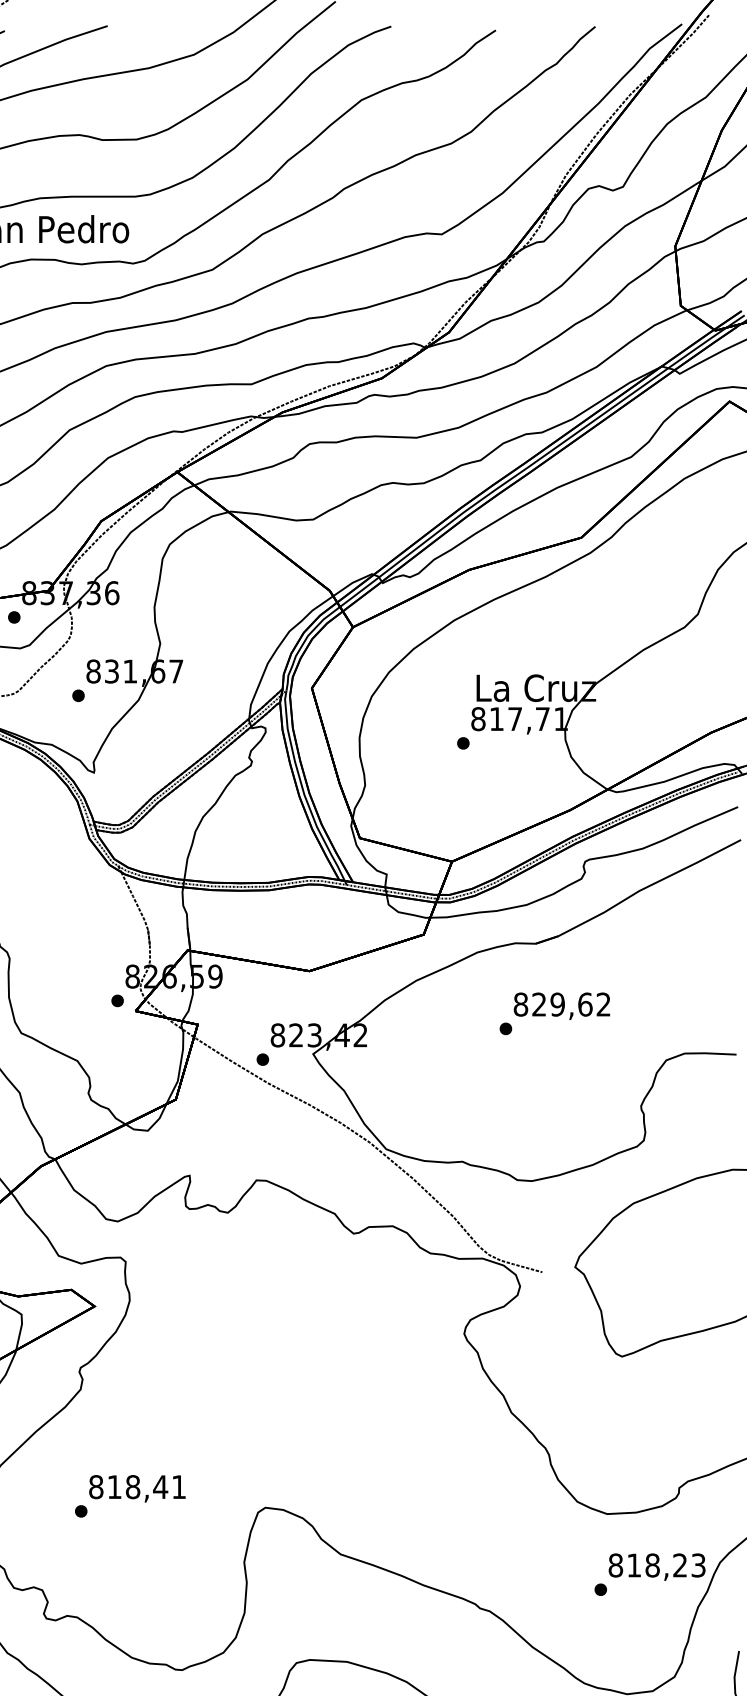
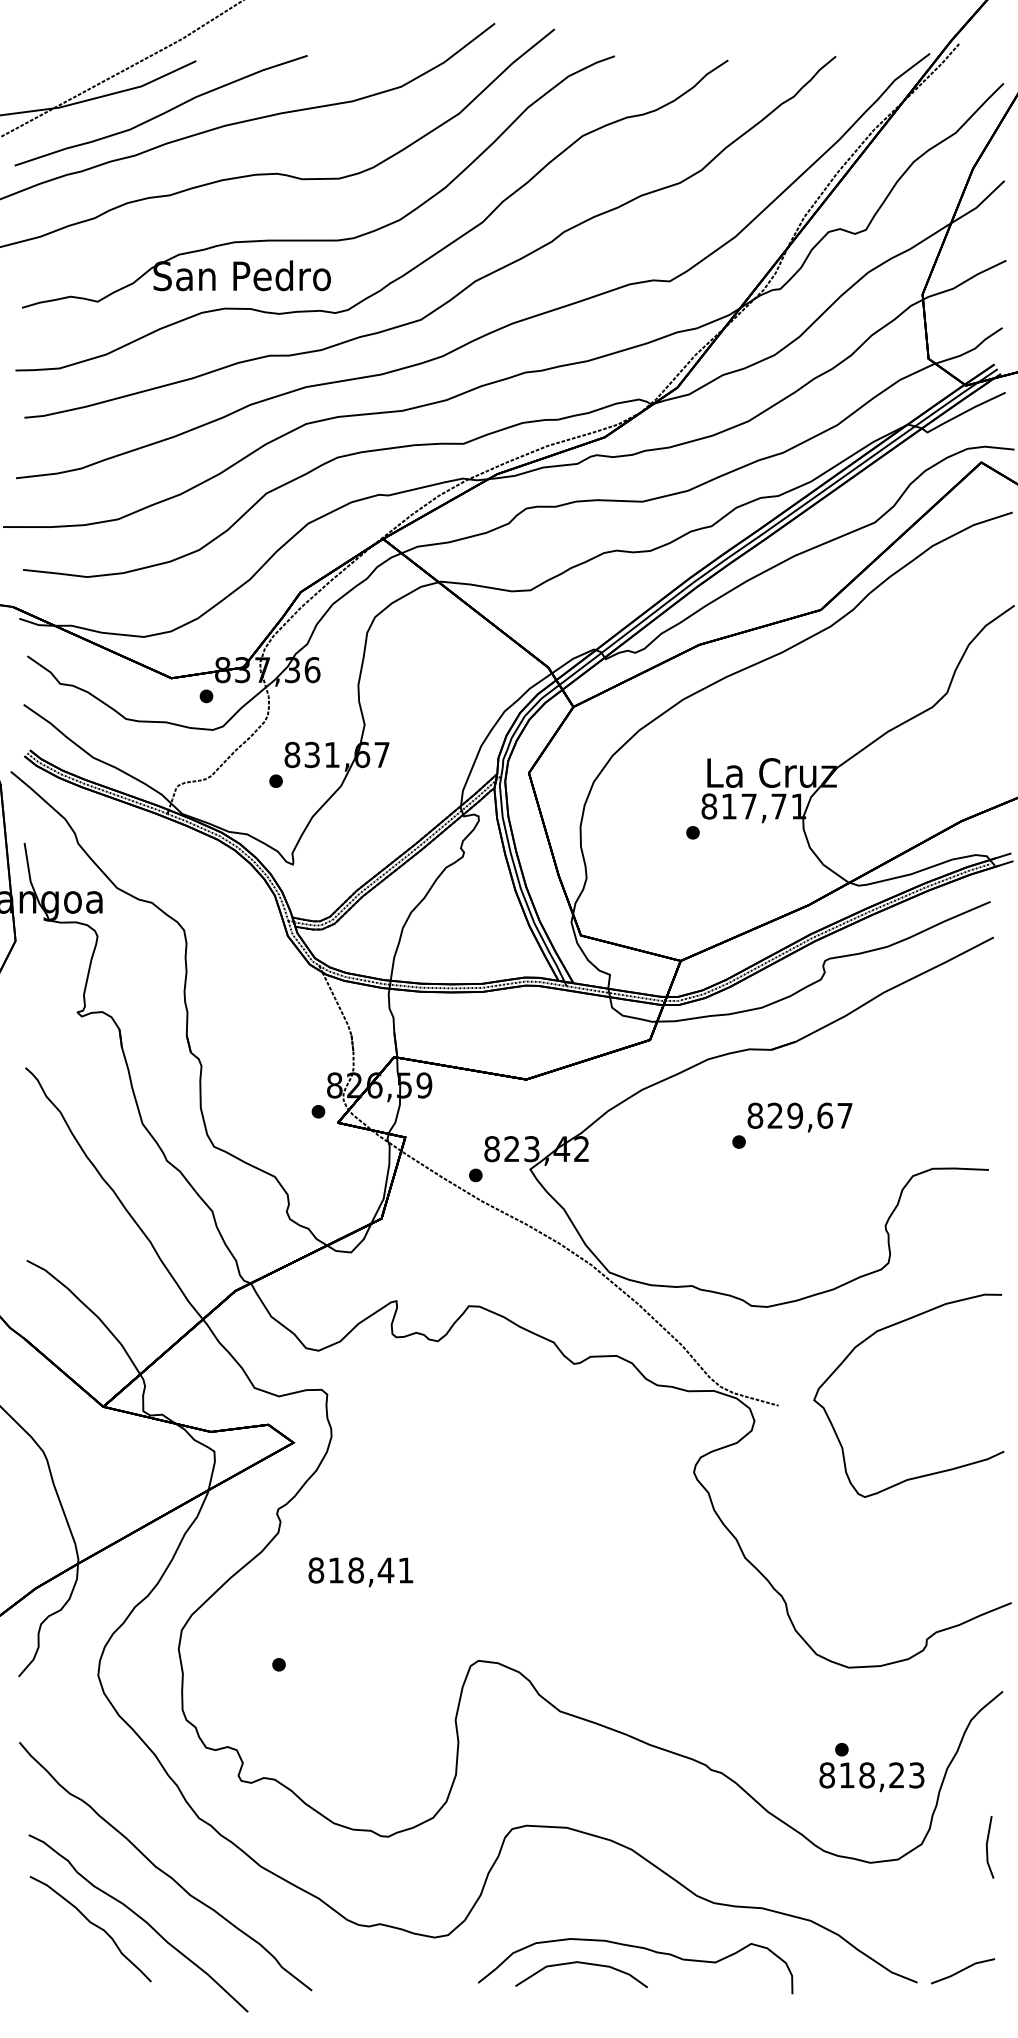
text: (603, 1004) -> (844, 1115), 829,62 -> 829,67
text: (137, 1488) -> (360, 1572), moved
text: (656, 1567) -> (871, 1777), moved

